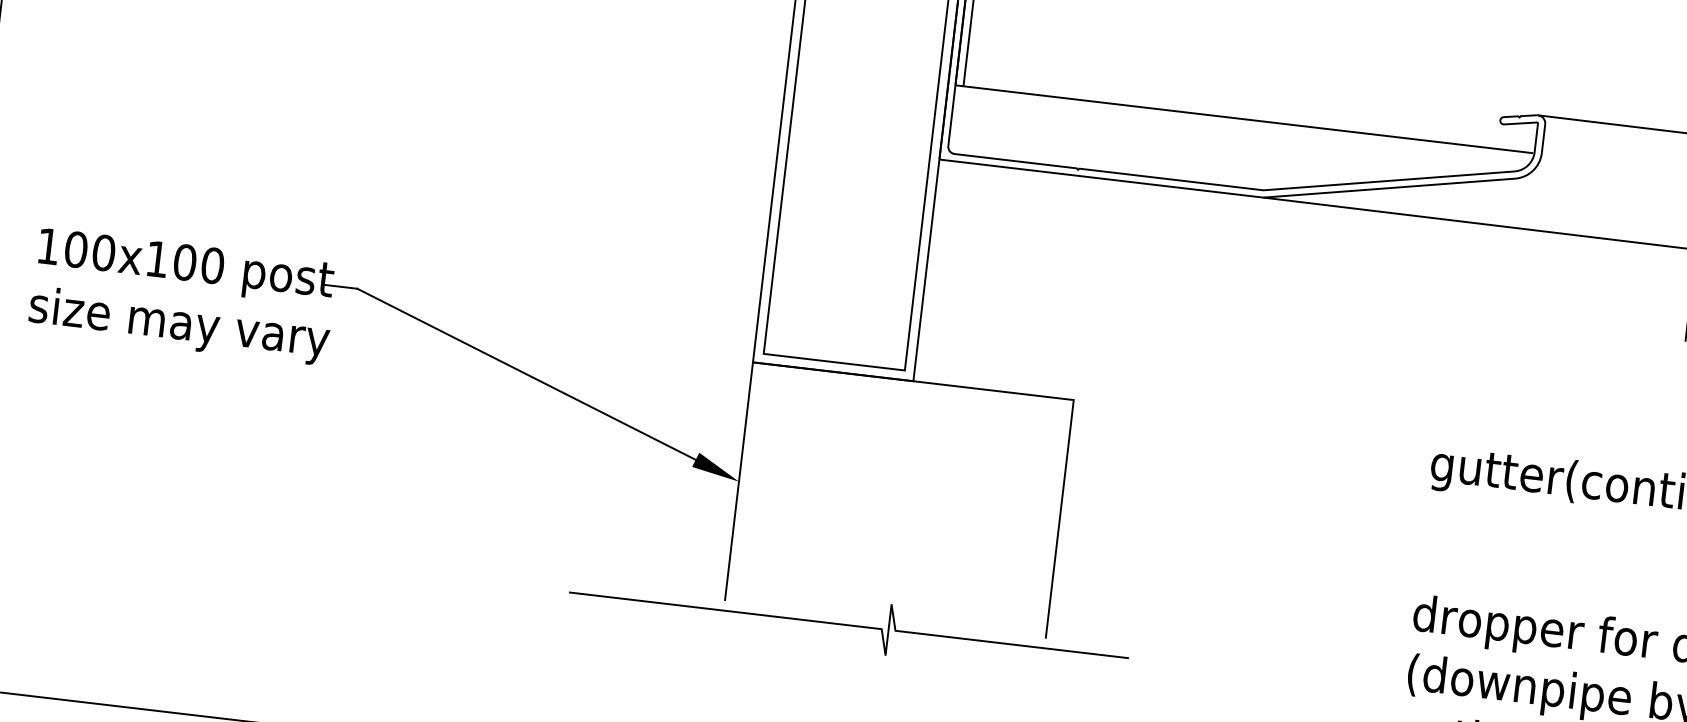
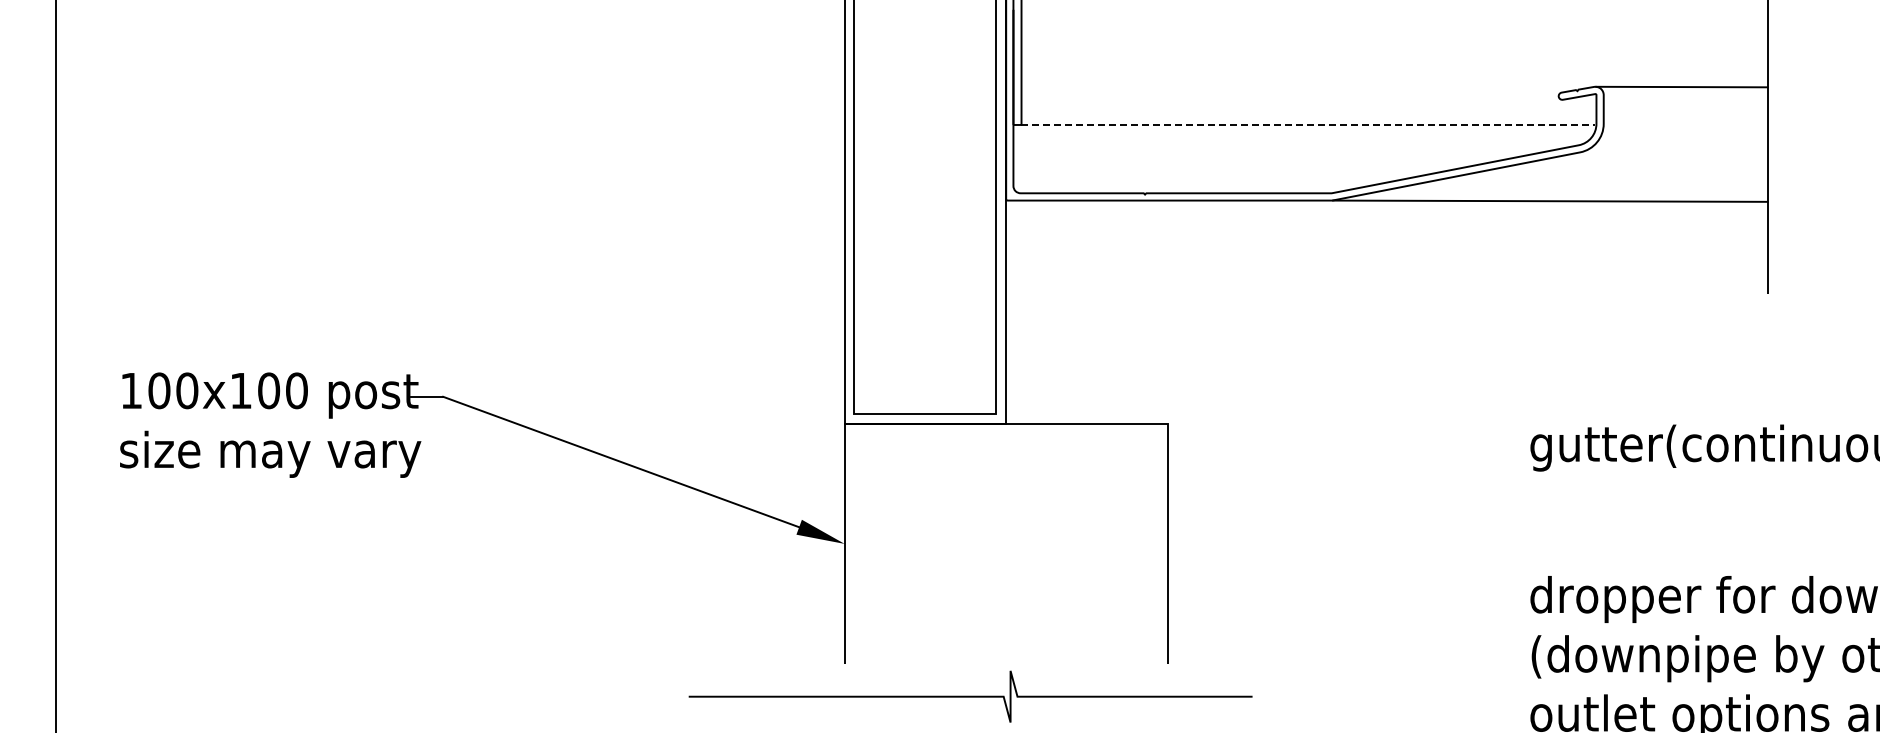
line: (1248, 119) -> (1308, 124), solid -> dashed
curve: (848, 625) -> (970, 696), moved

